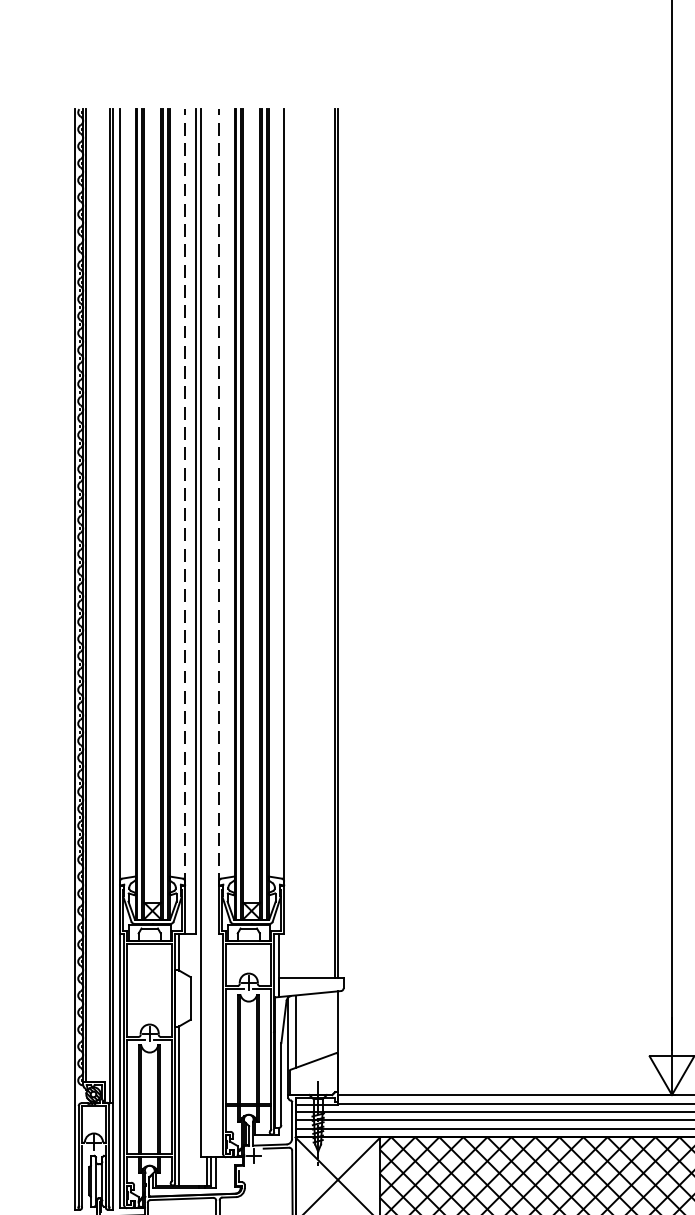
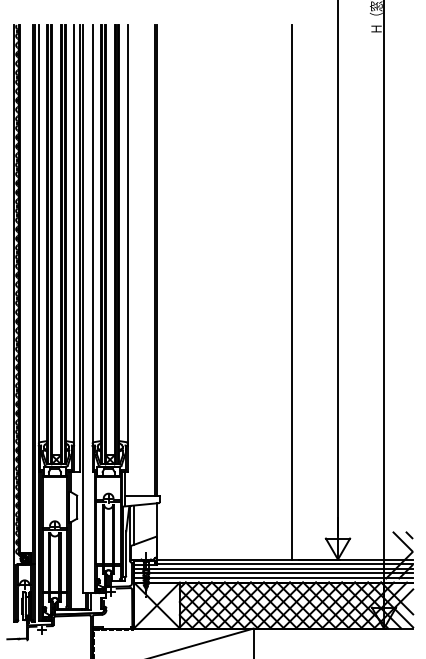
line: (185, 497) -> (74, 235), dashed -> solid
line: (219, 497) -> (92, 235), dashed -> solid
line: (586, 602) -> (291, 292), added

